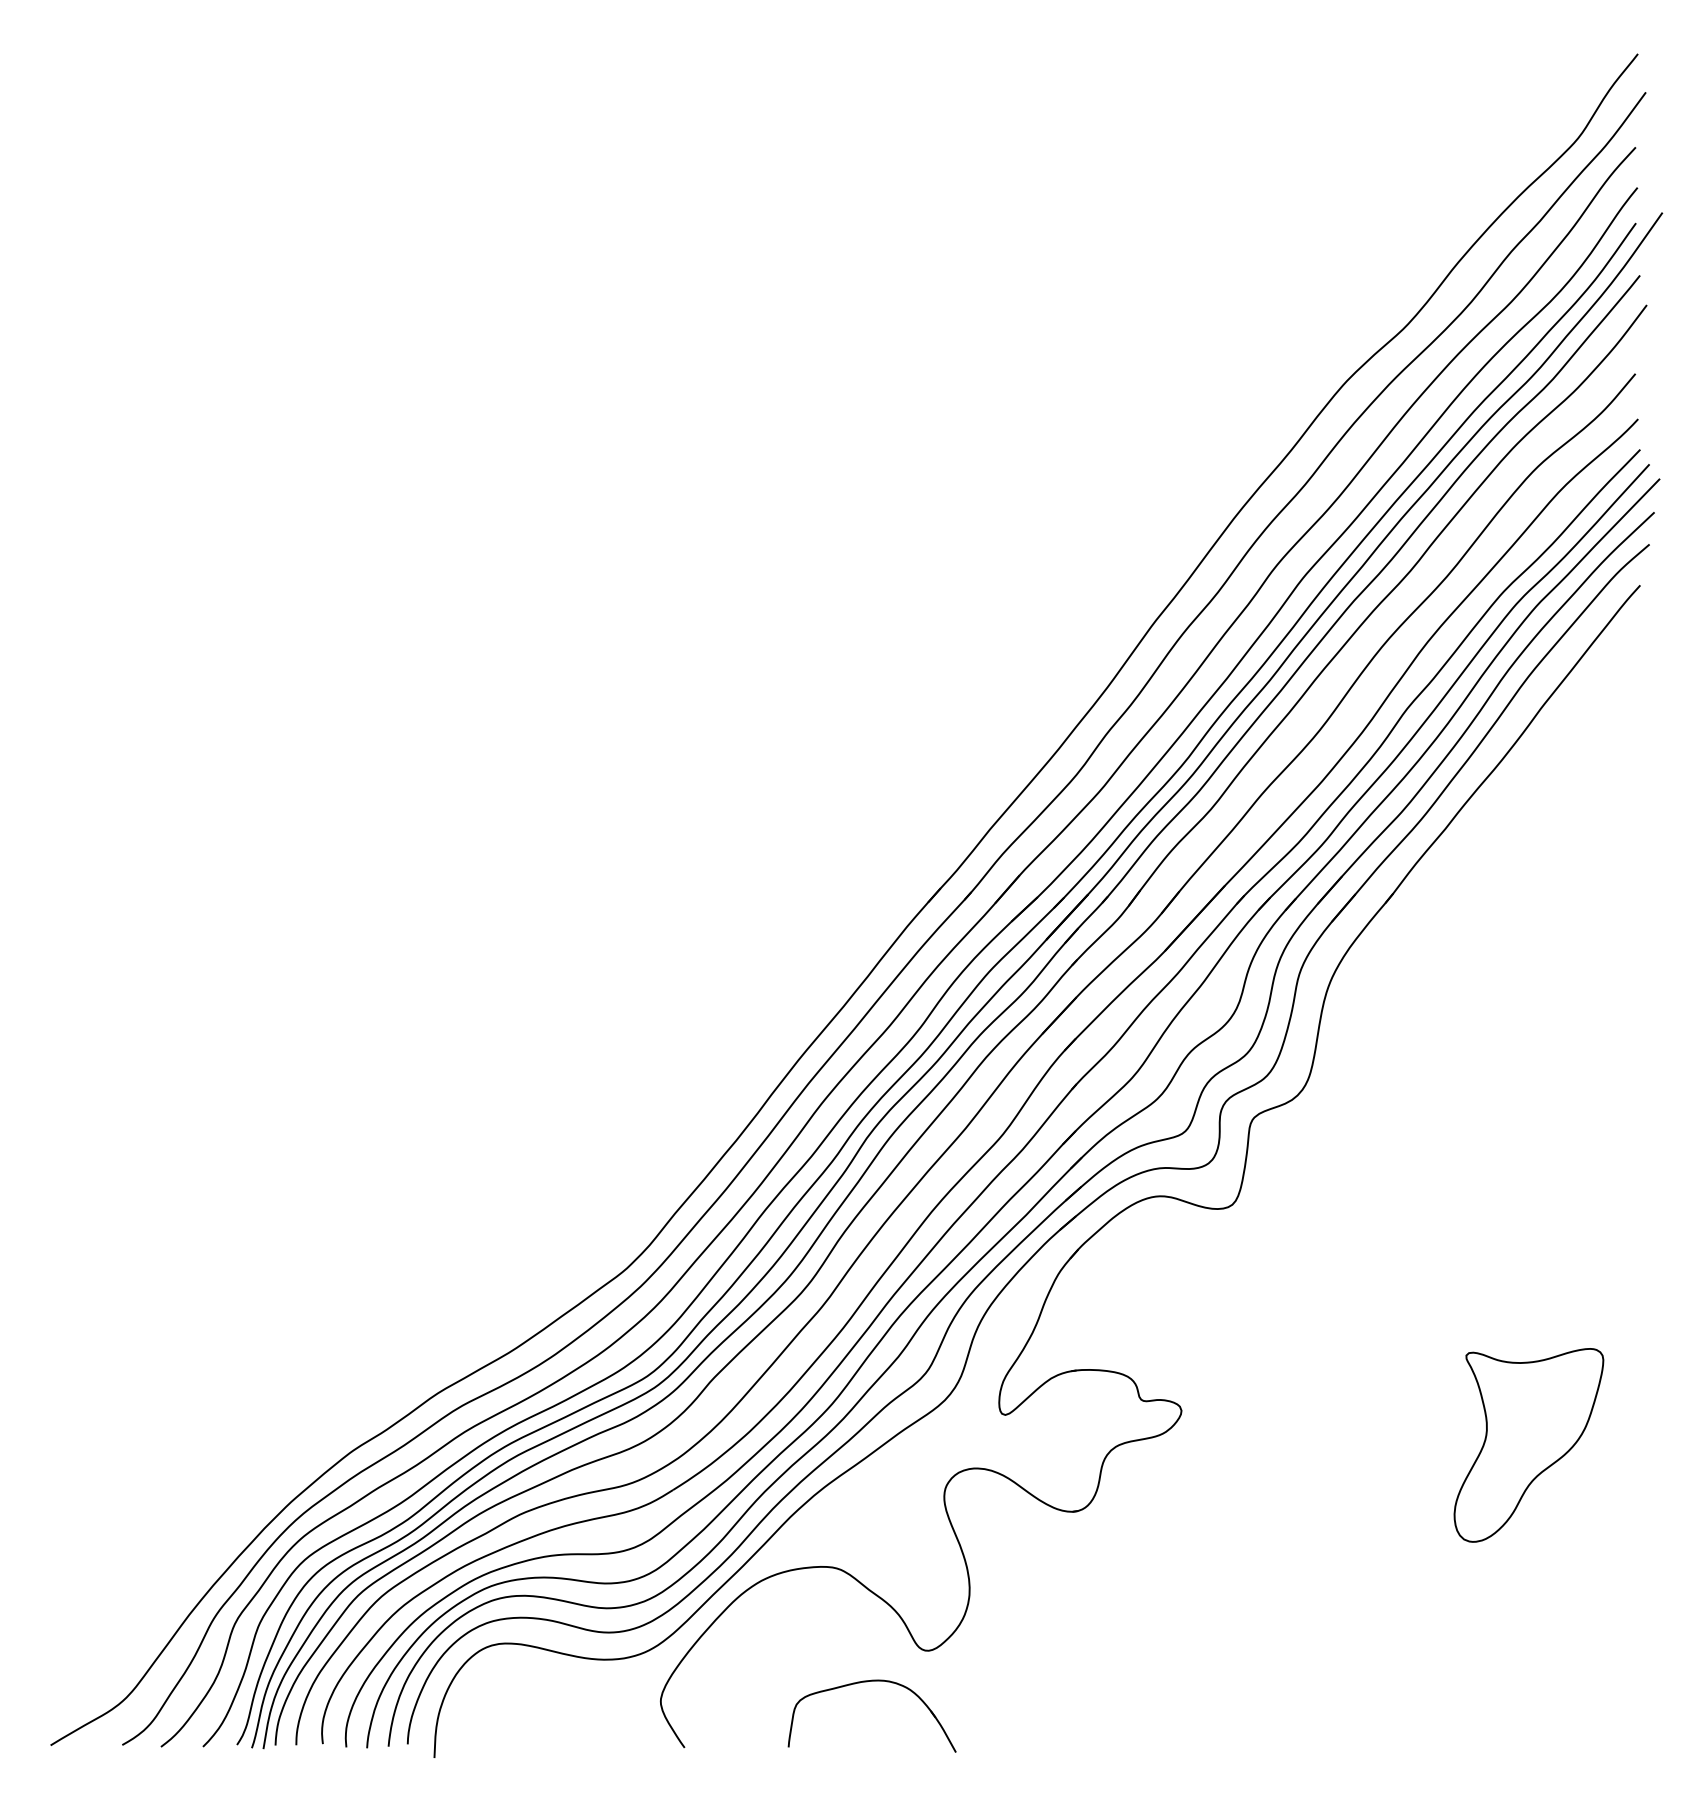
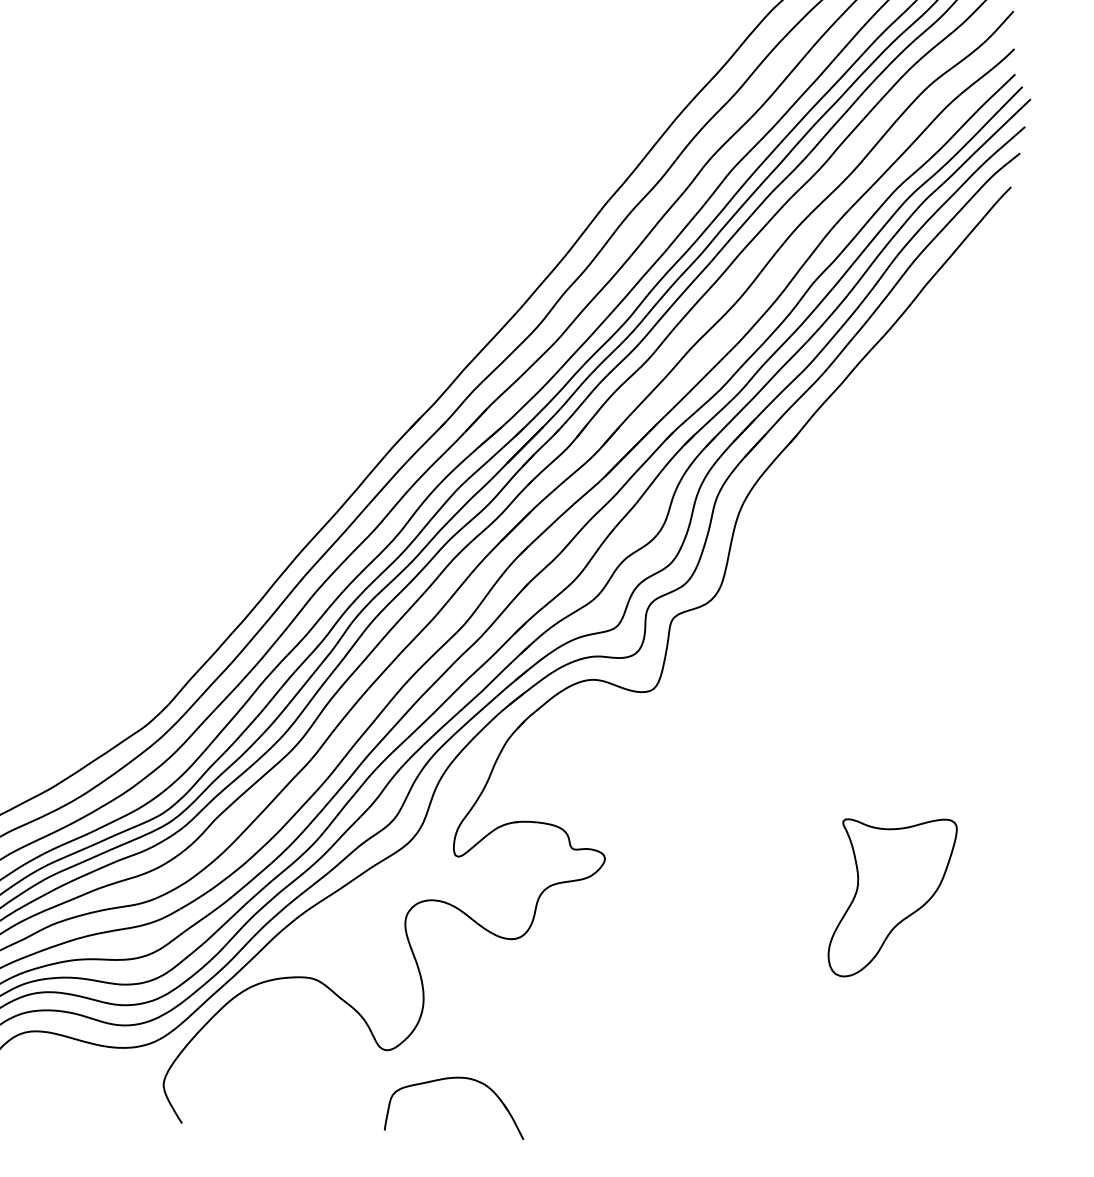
part: (867, 1682) -> (452, 1079), moved

